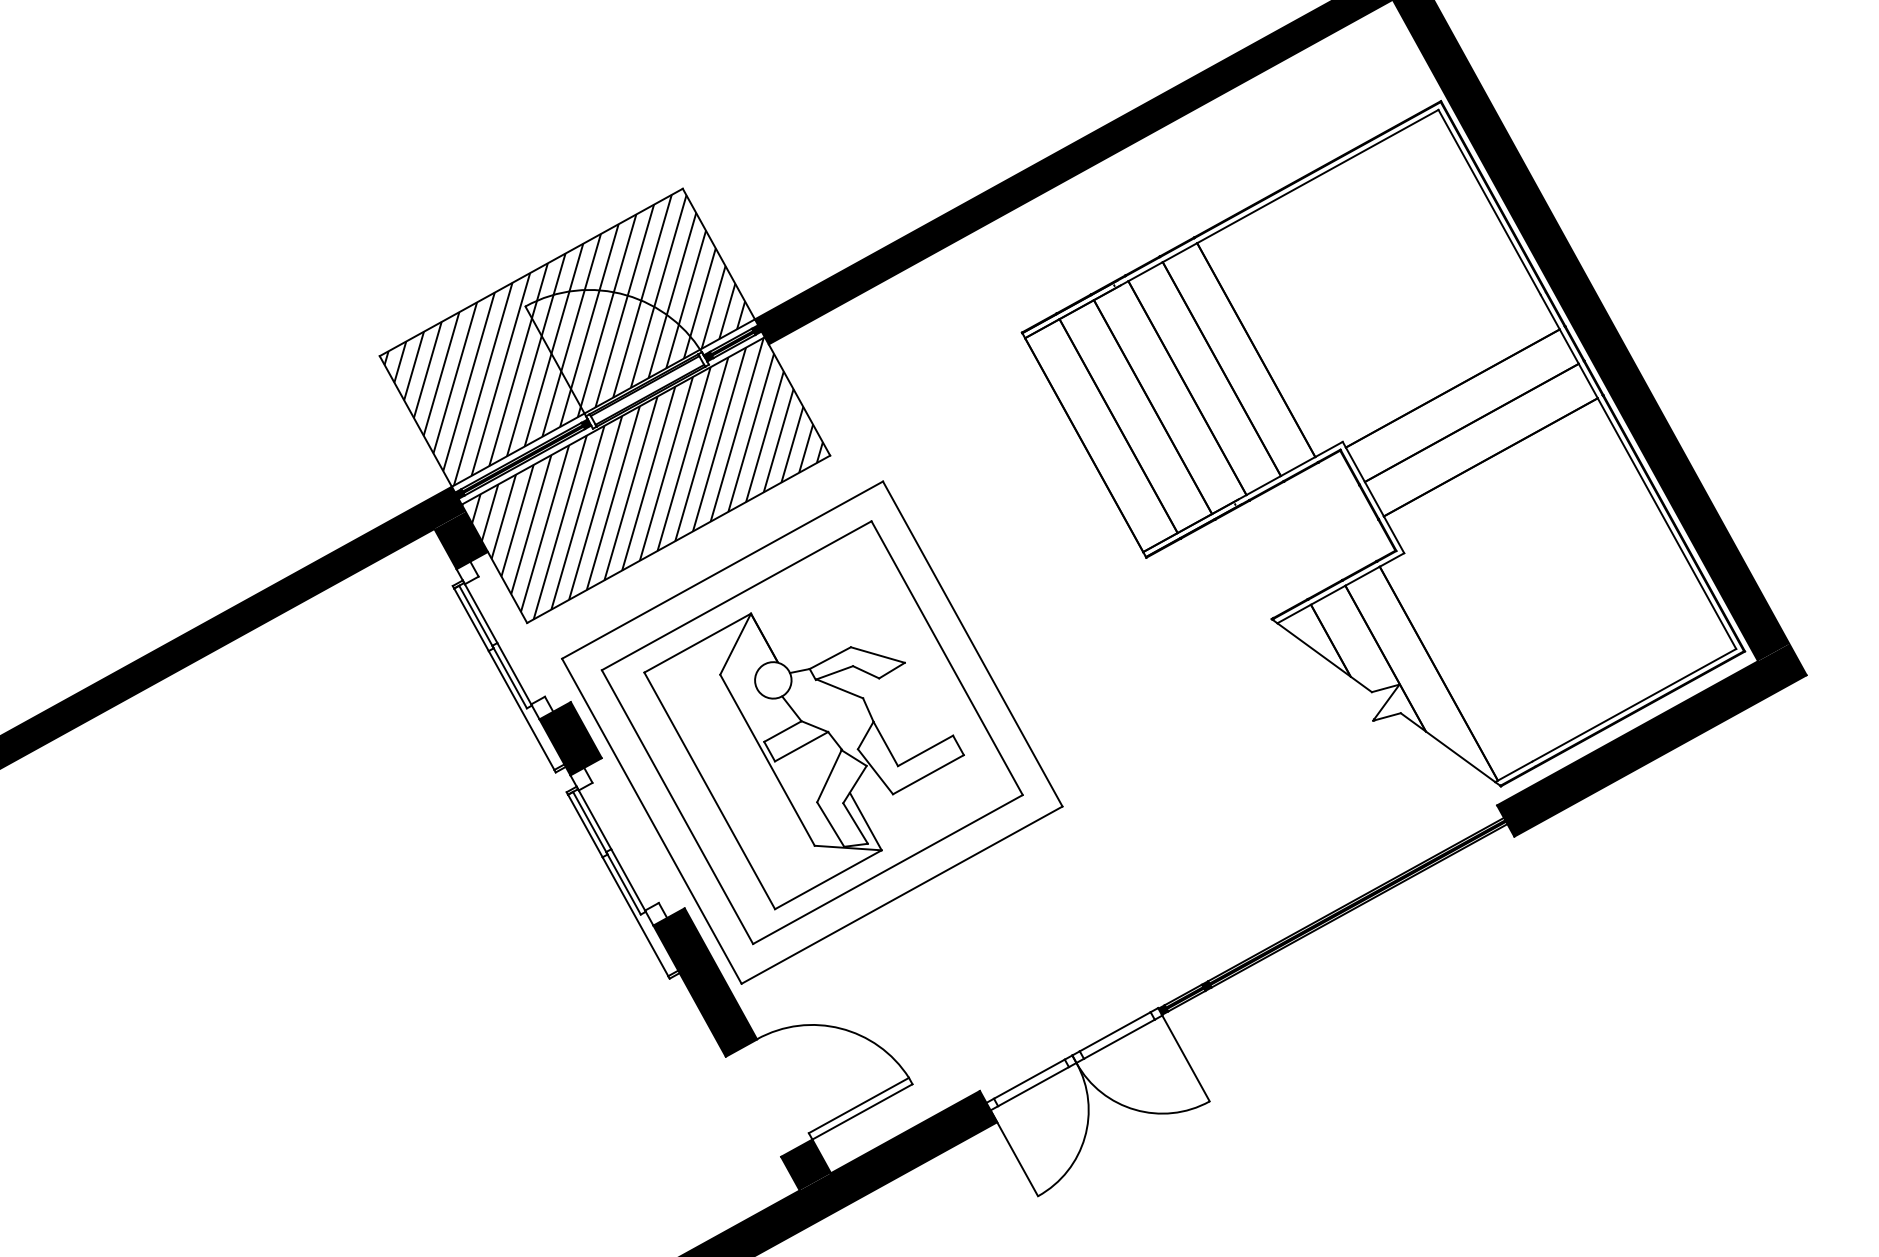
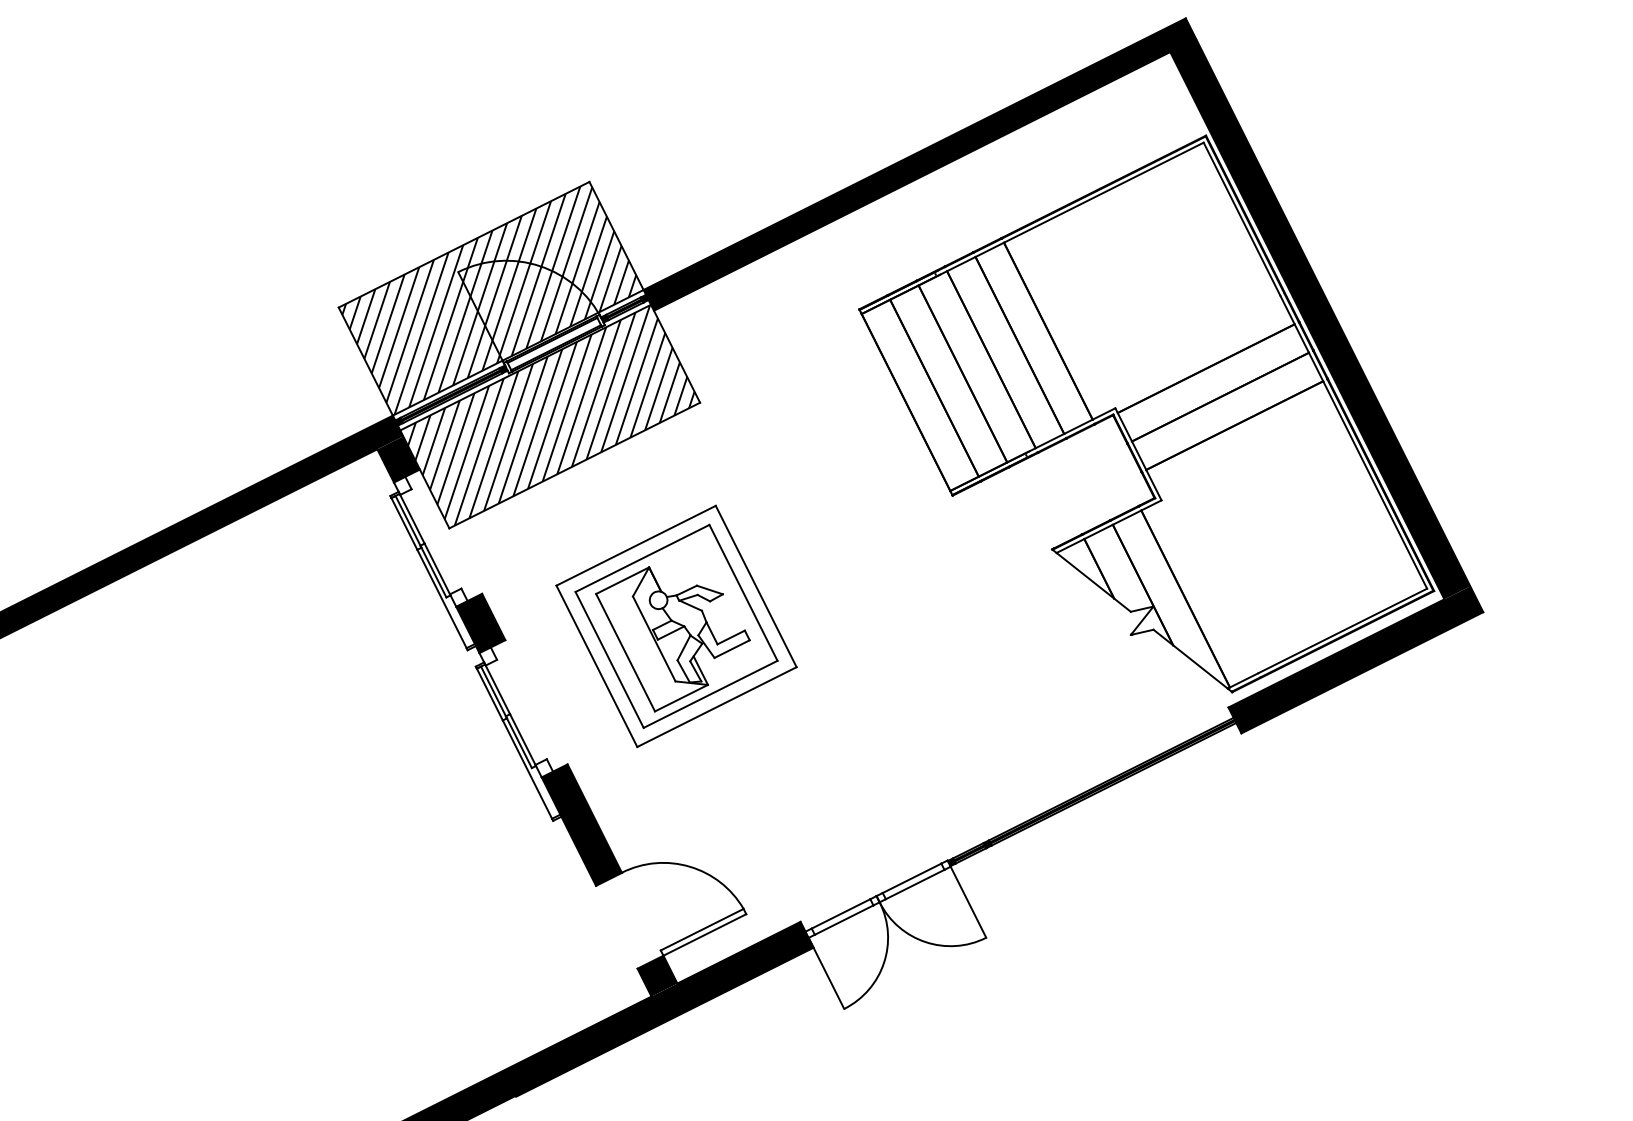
part: (812, 732) -> (676, 626), size x0.6

